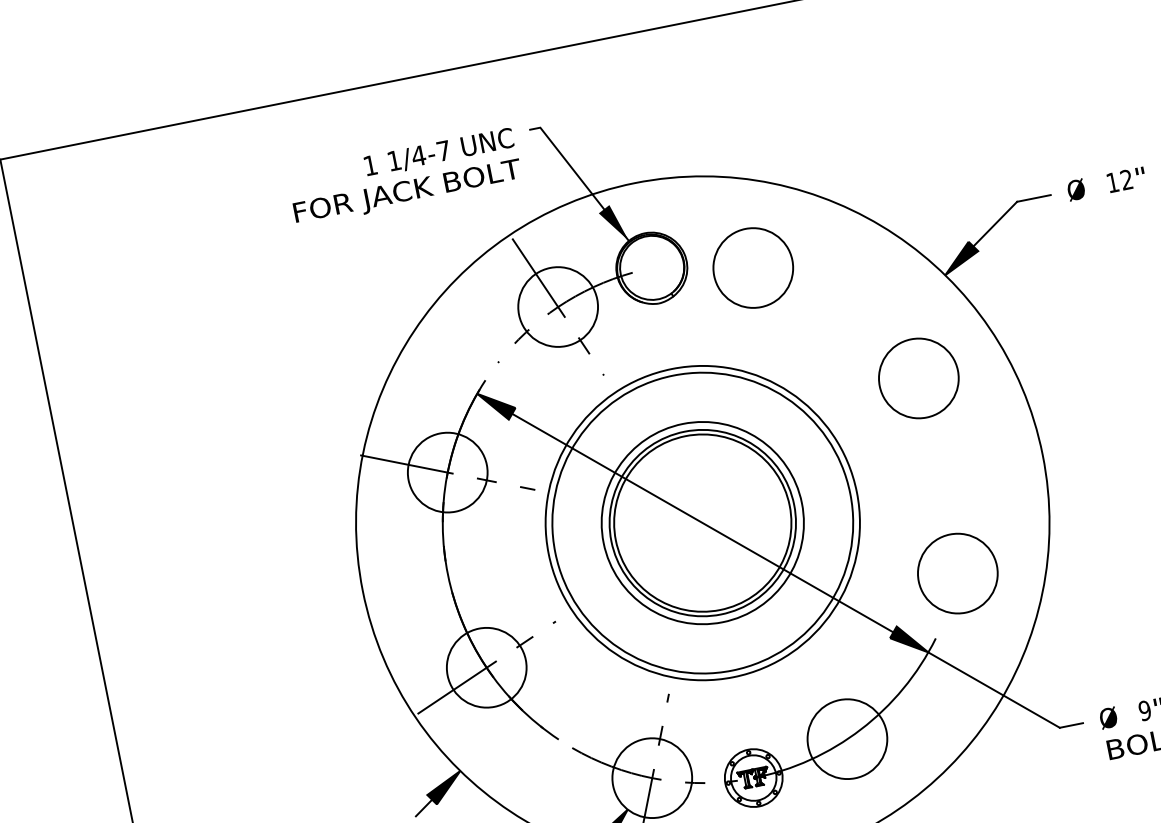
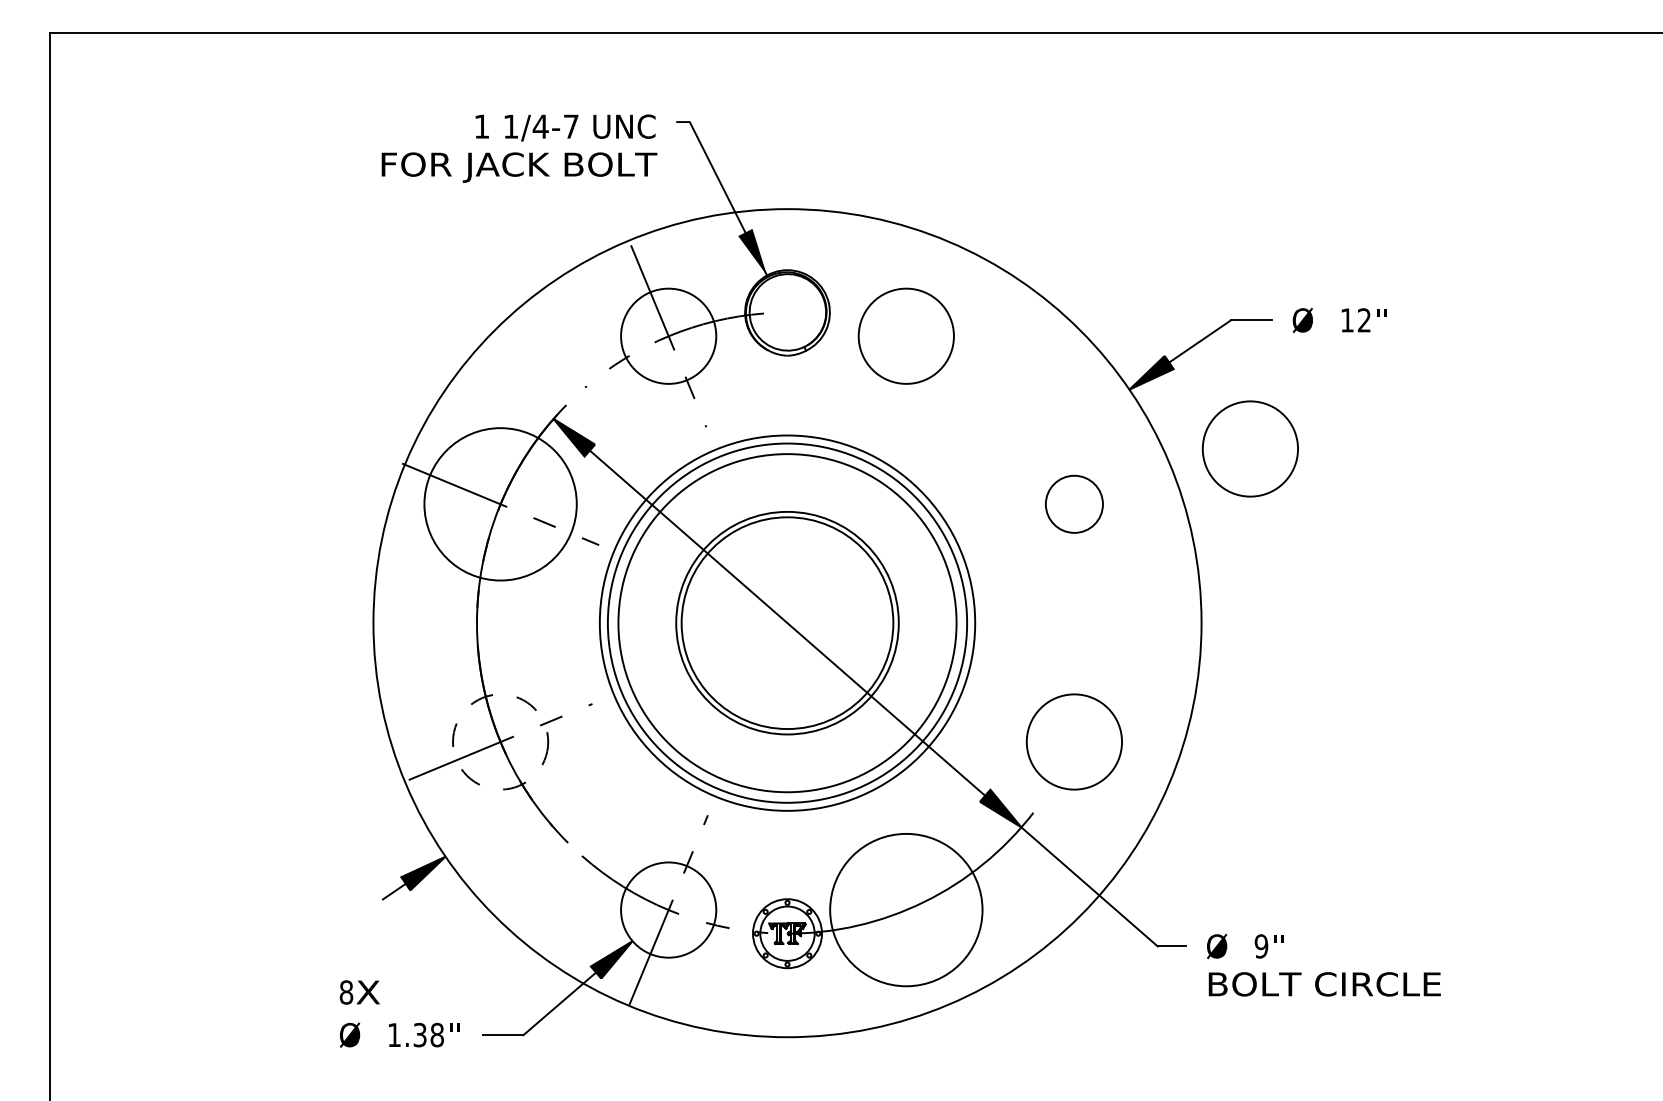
circle: (1053, 303) -> (1249, 448), added
circle: (918, 377) -> (1074, 503), size x0.6
circle: (447, 471) -> (500, 503), size x1.6
circle: (702, 522) -> (787, 622), size x1.4
circle: (486, 667) -> (500, 741), solid -> dashed
circle: (846, 738) -> (905, 909), size x1.6

